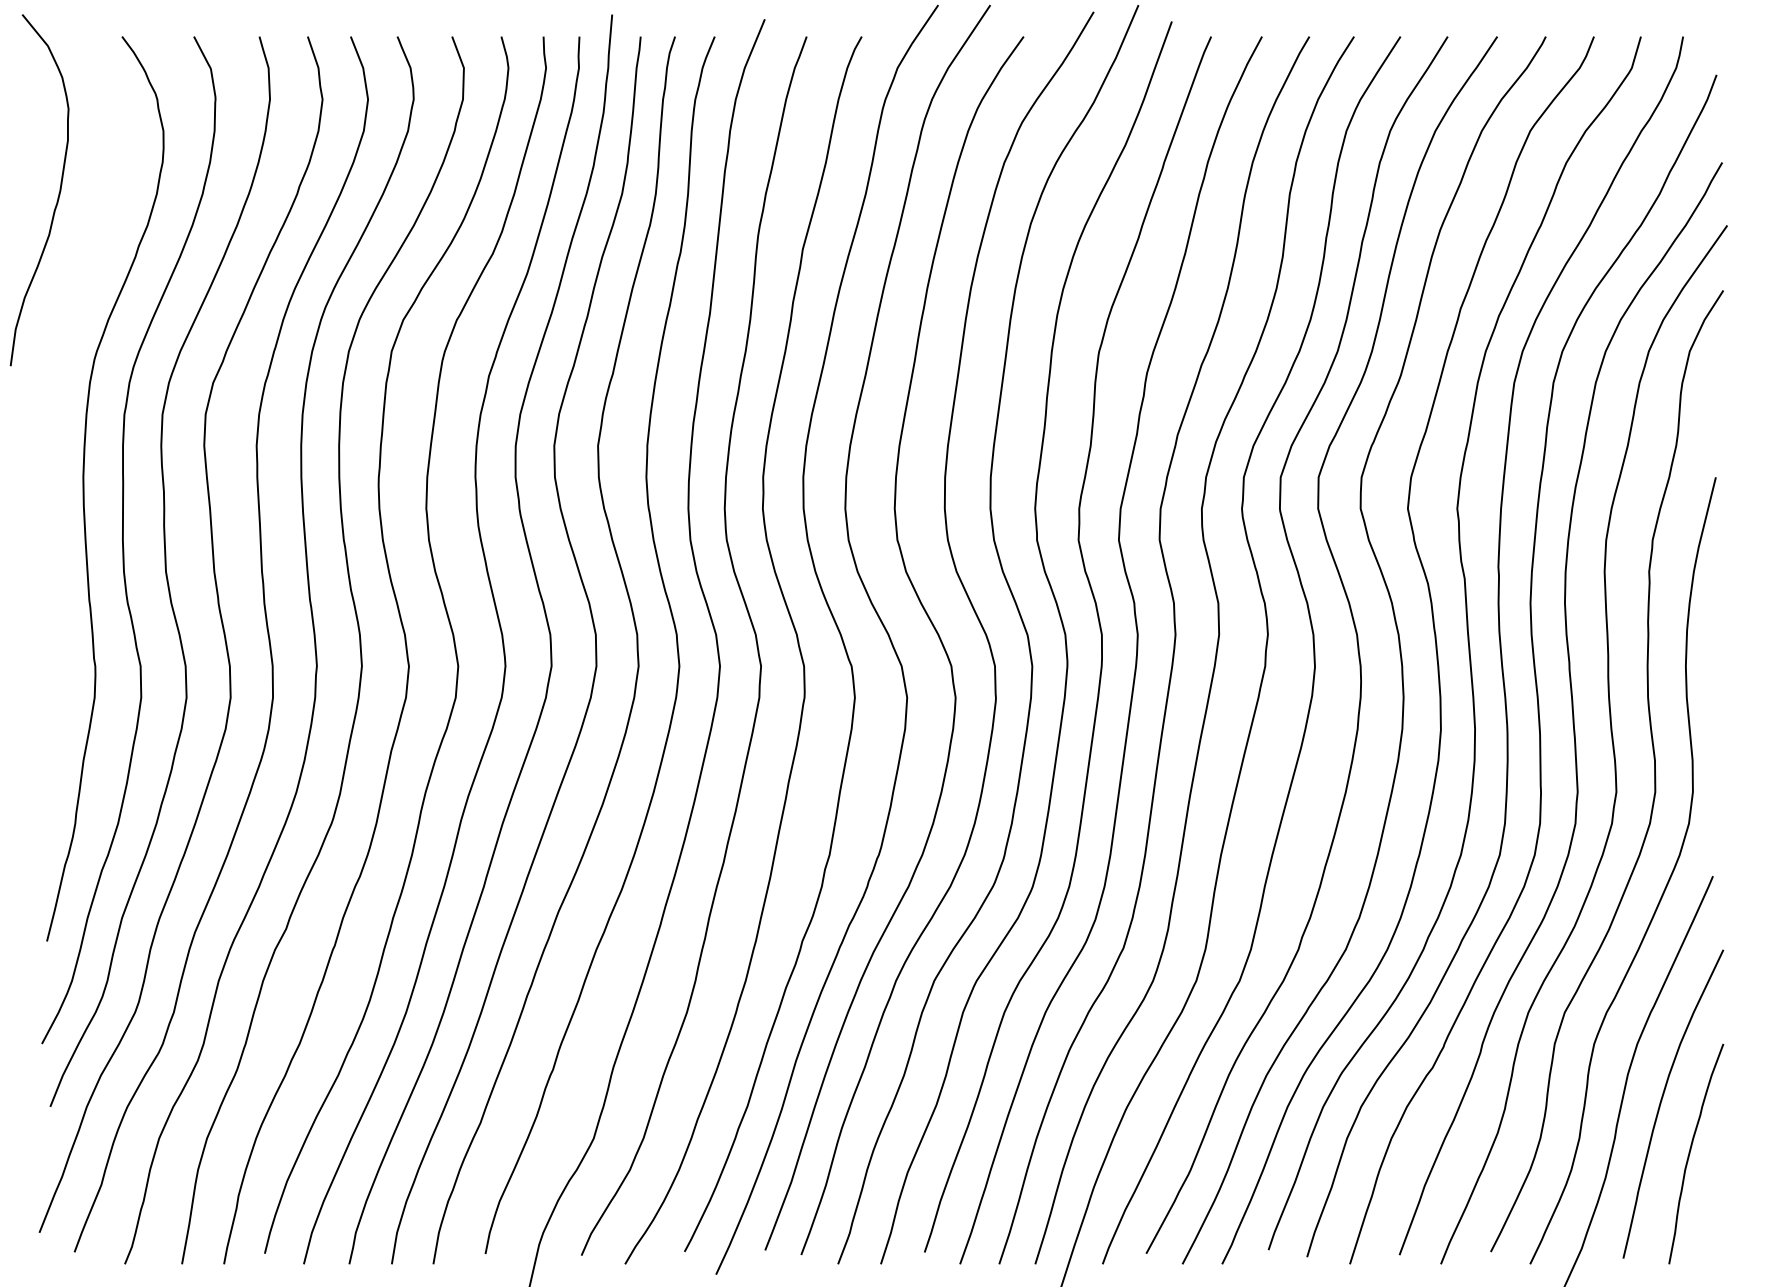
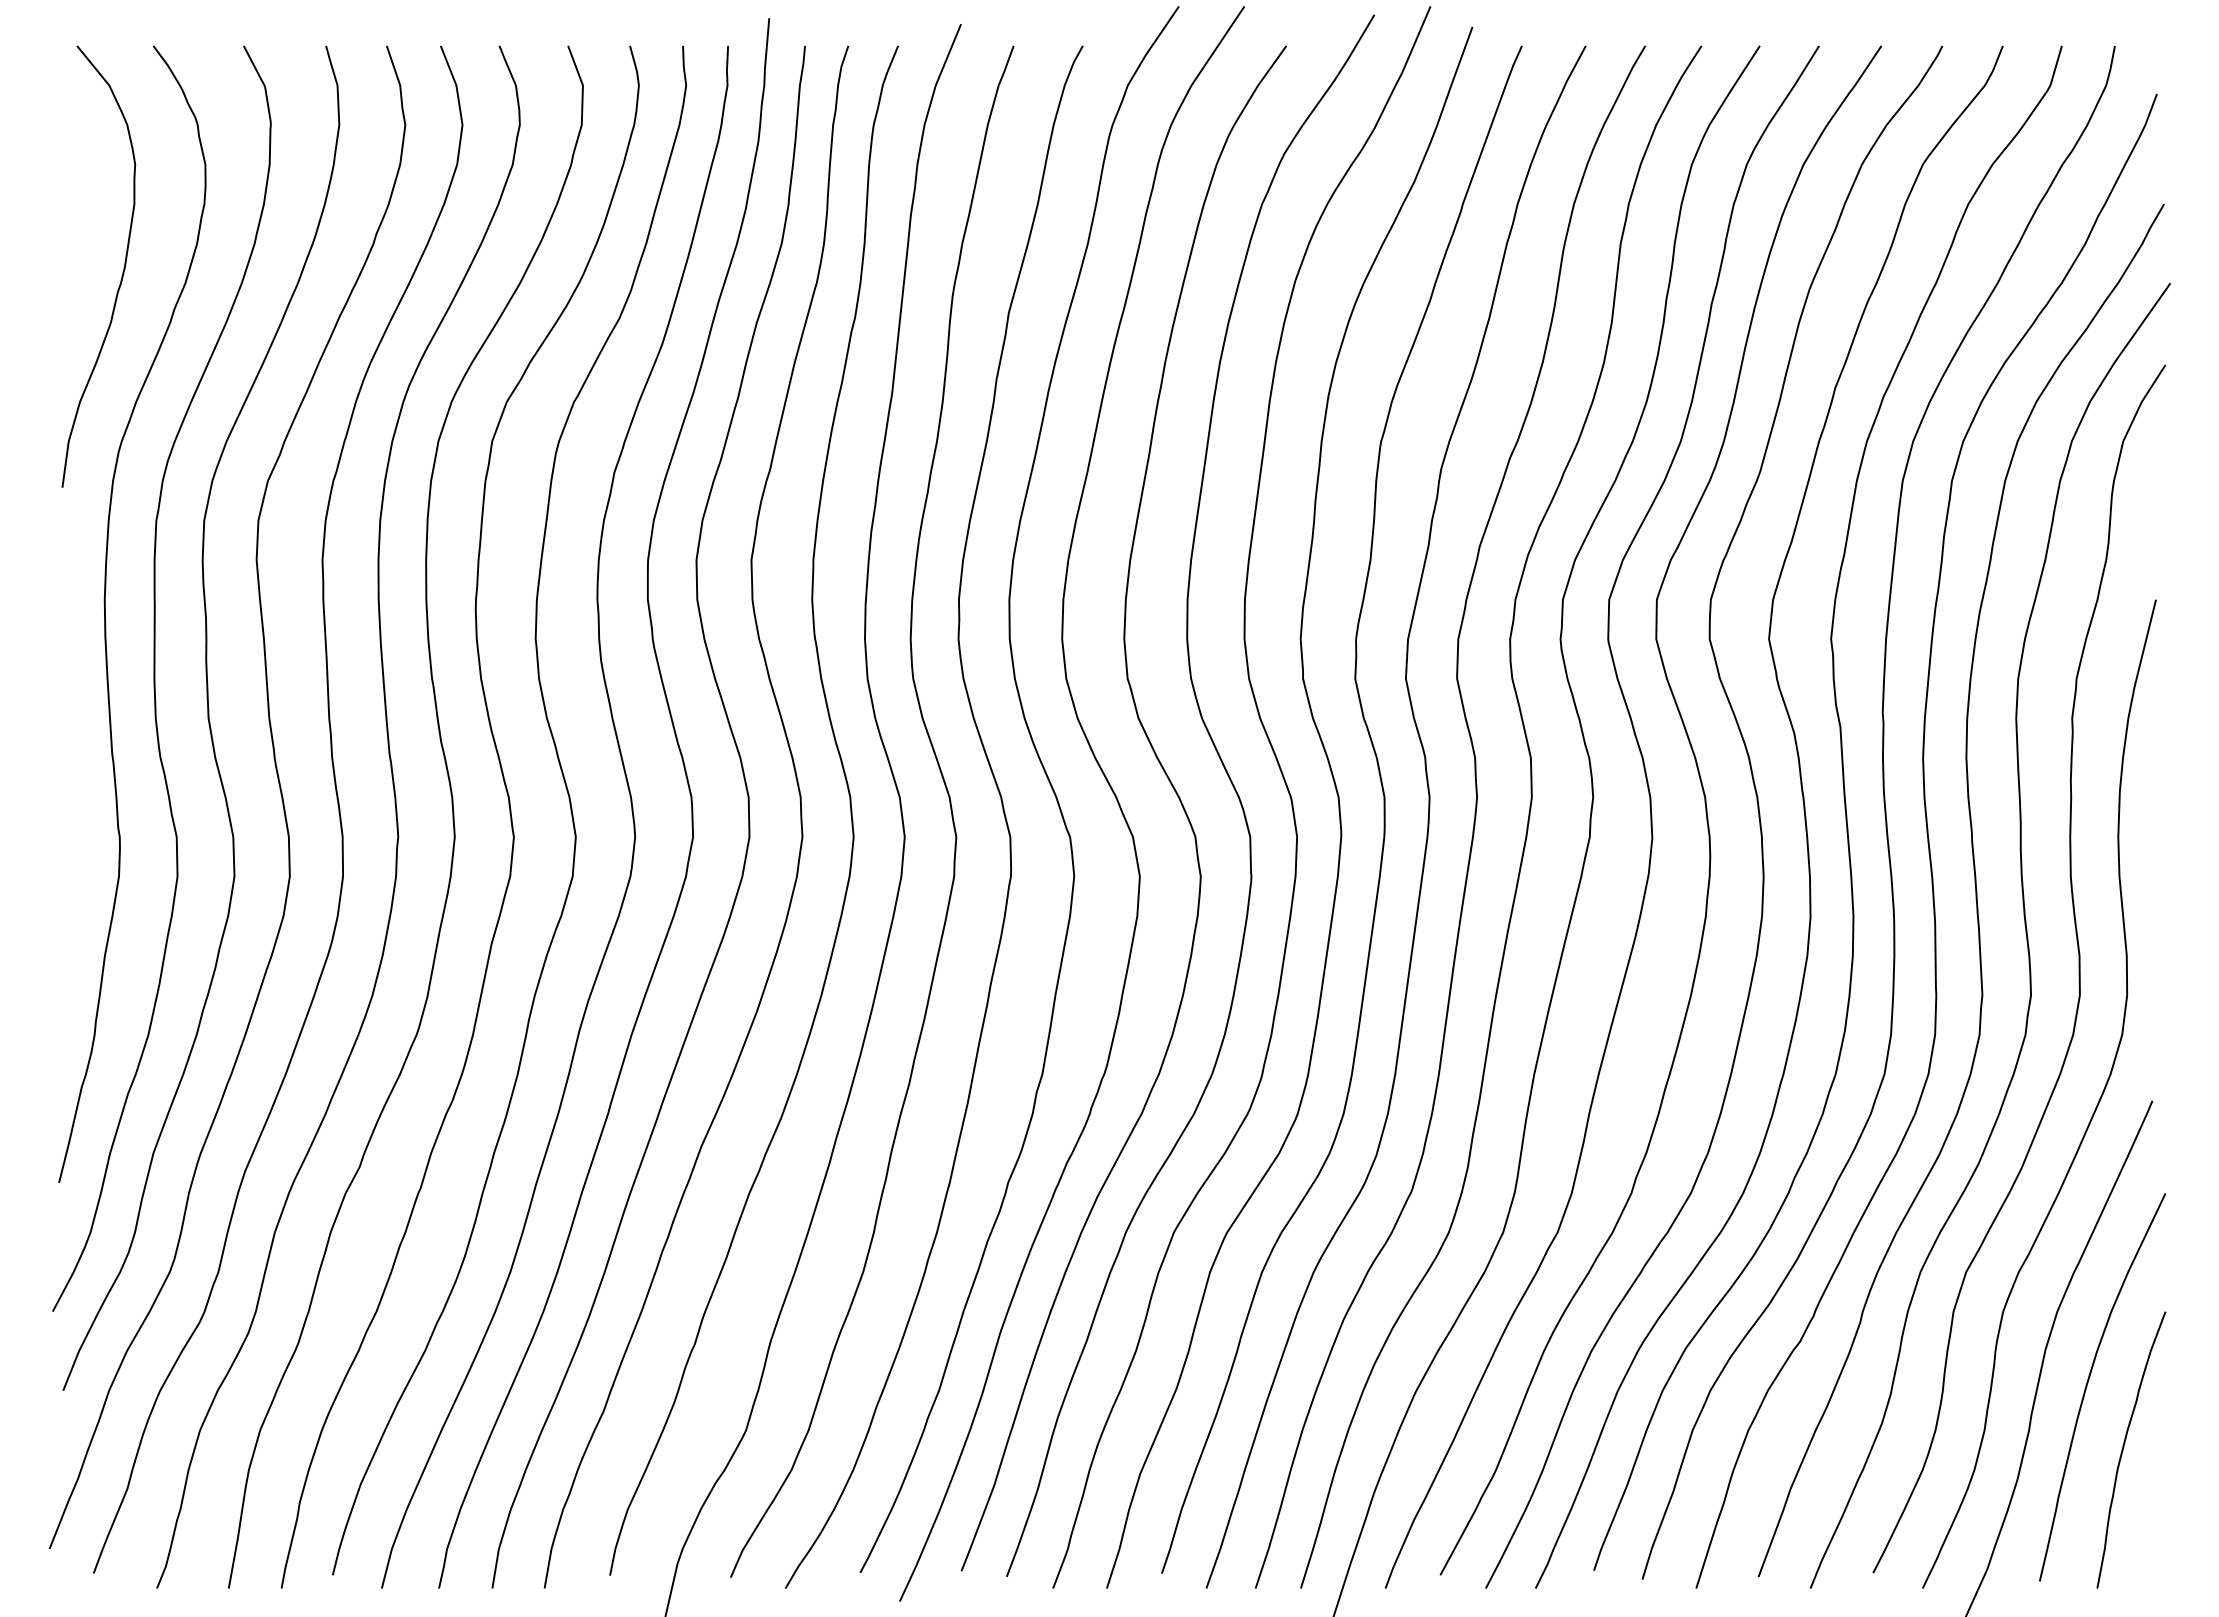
curve: (58, 193) -> (122, 270), moved

